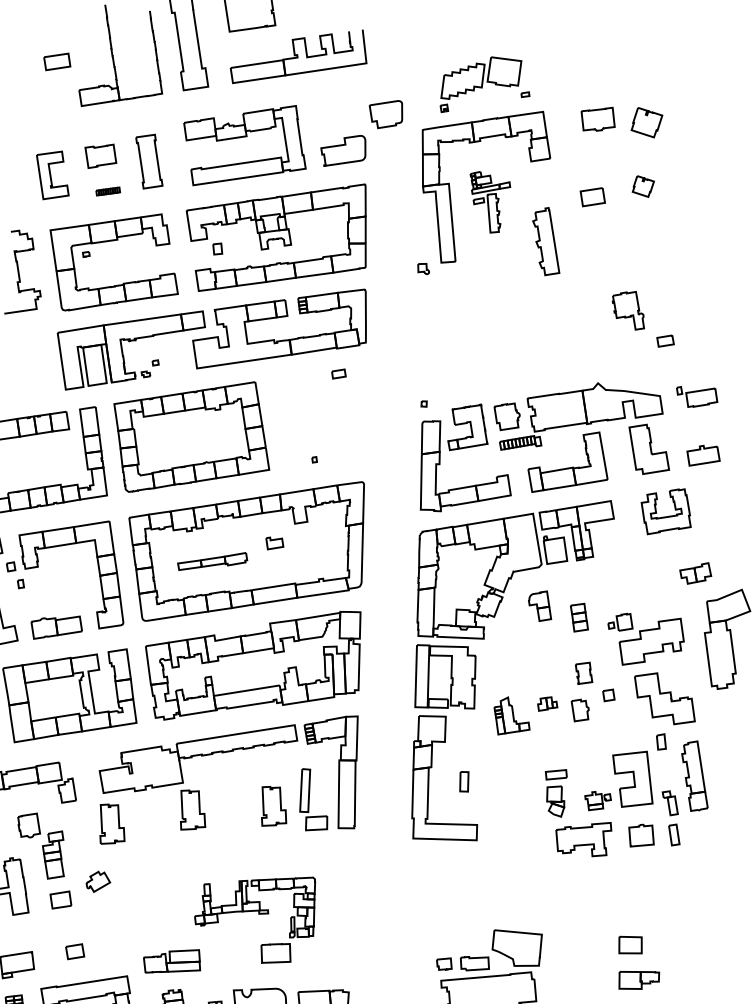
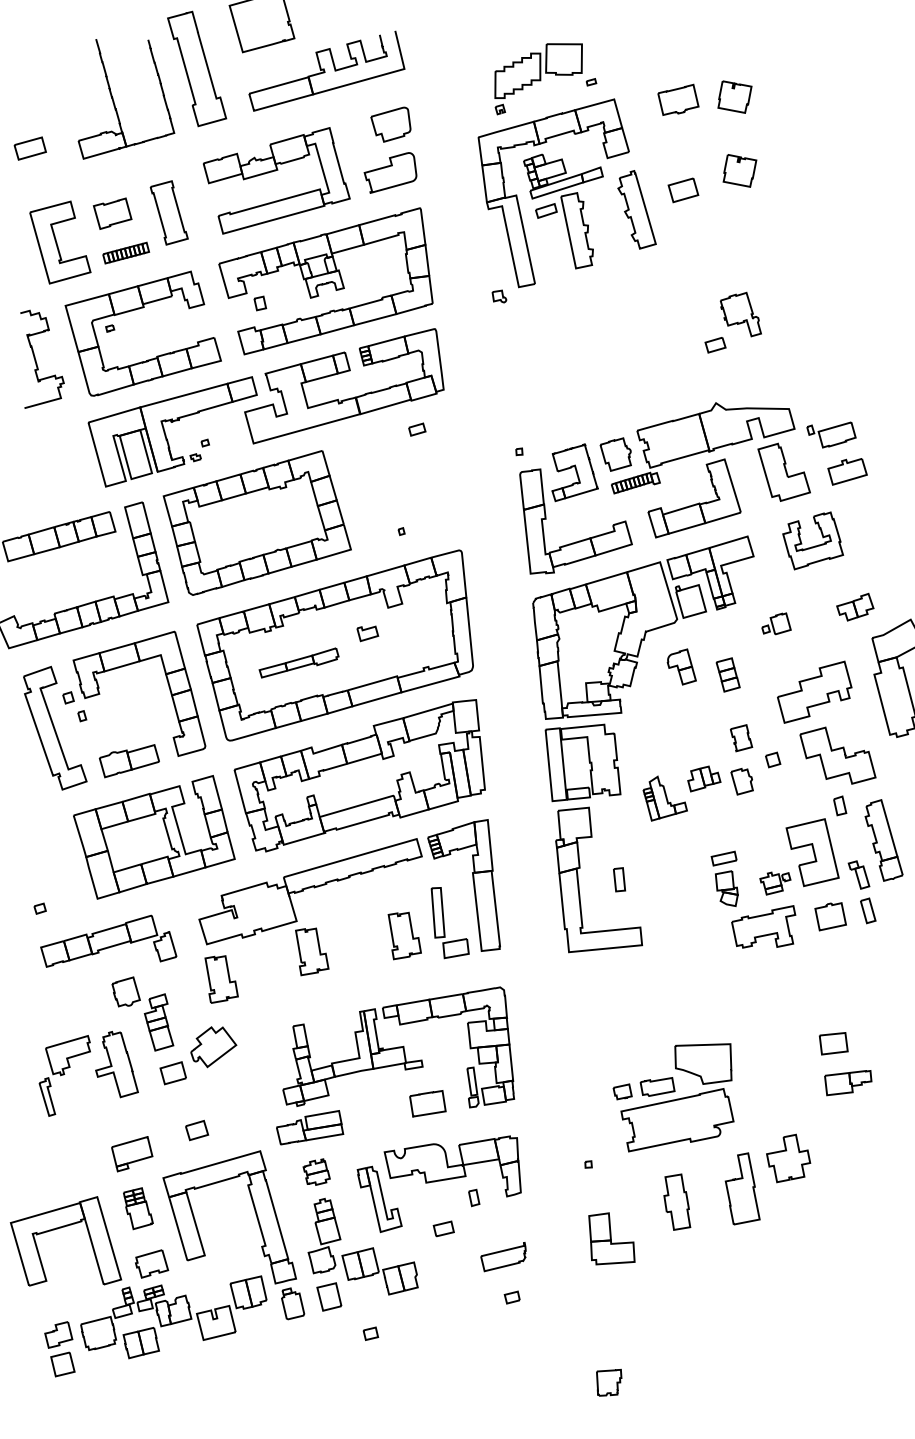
part: (56, 61) -> (29, 148), moved
part: (385, 114) -> (390, 124), moved
part: (52, 175) -> (60, 242), size x1.43
part: (643, 186) -> (739, 170), size x1.43
part: (108, 191) -> (126, 252), size x1.67
part: (487, 202) -> (563, 211), size x1.67
part: (546, 241) -> (636, 209), moved
part: (665, 341) -> (715, 345), moved
part: (696, 396) -> (831, 434), moved
part: (621, 621) -> (776, 623), moved
part: (548, 703) -> (704, 778), size x1.43
part: (98, 882) -> (213, 1047), size x1.67
part: (256, 902) -> (398, 1047), size x1.67

